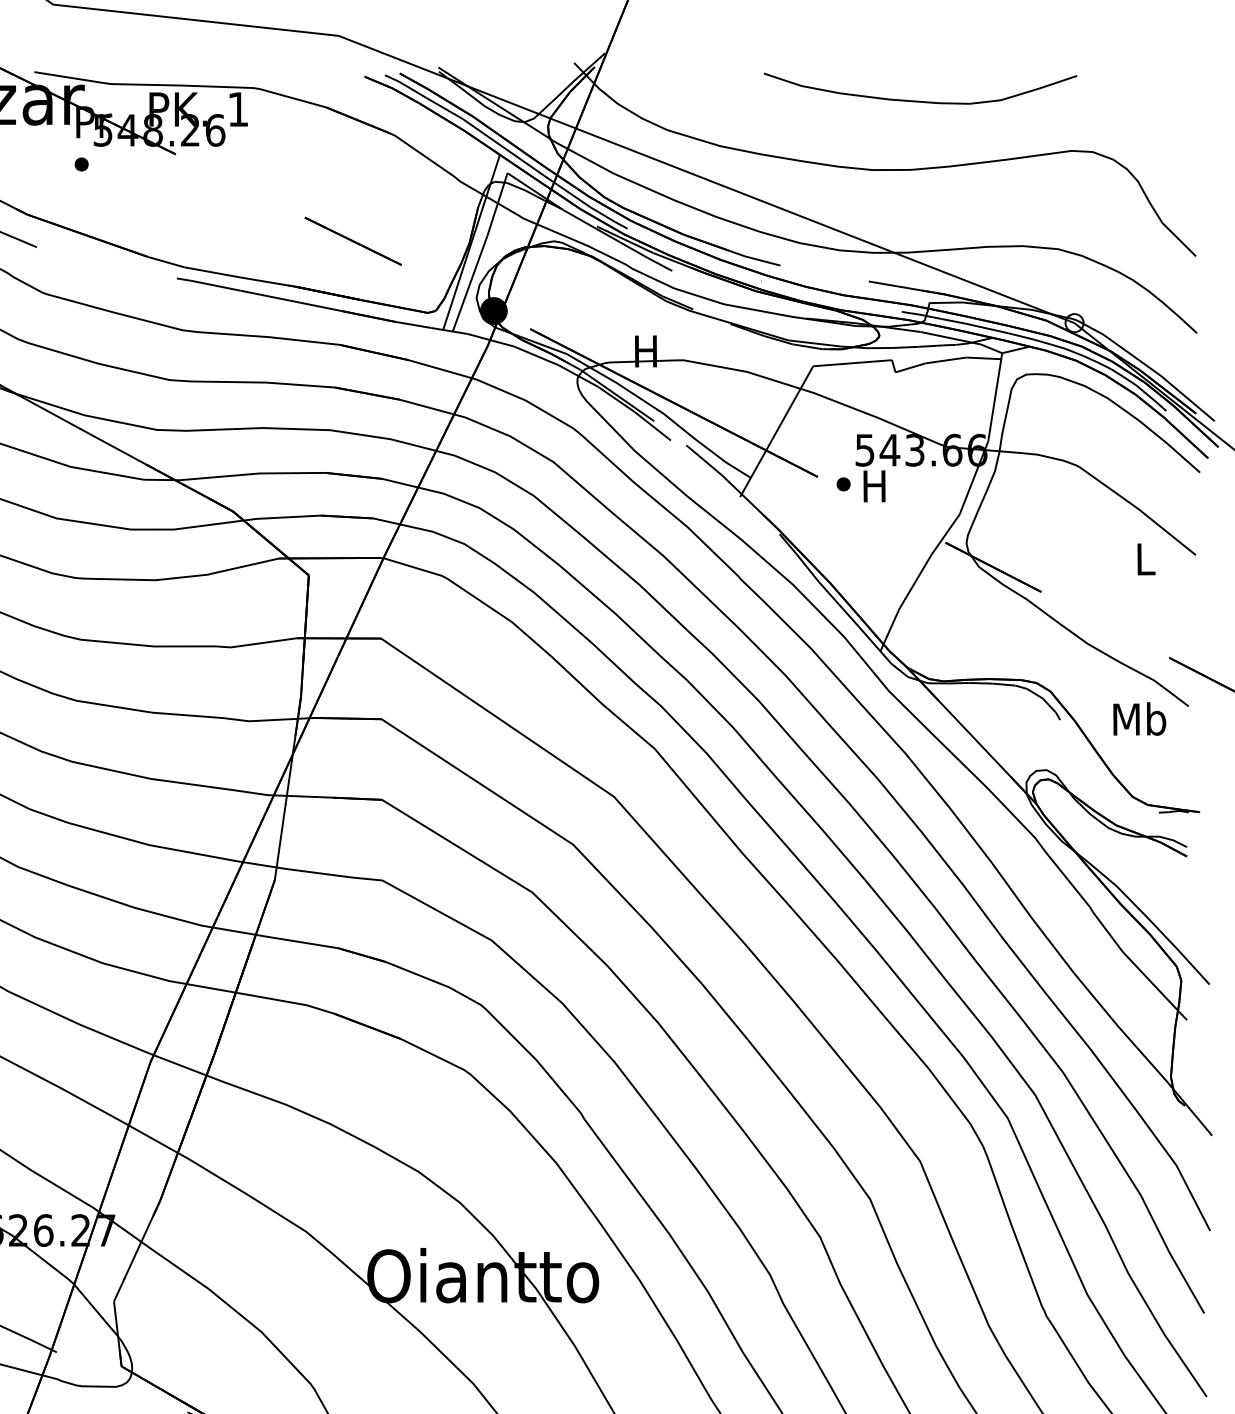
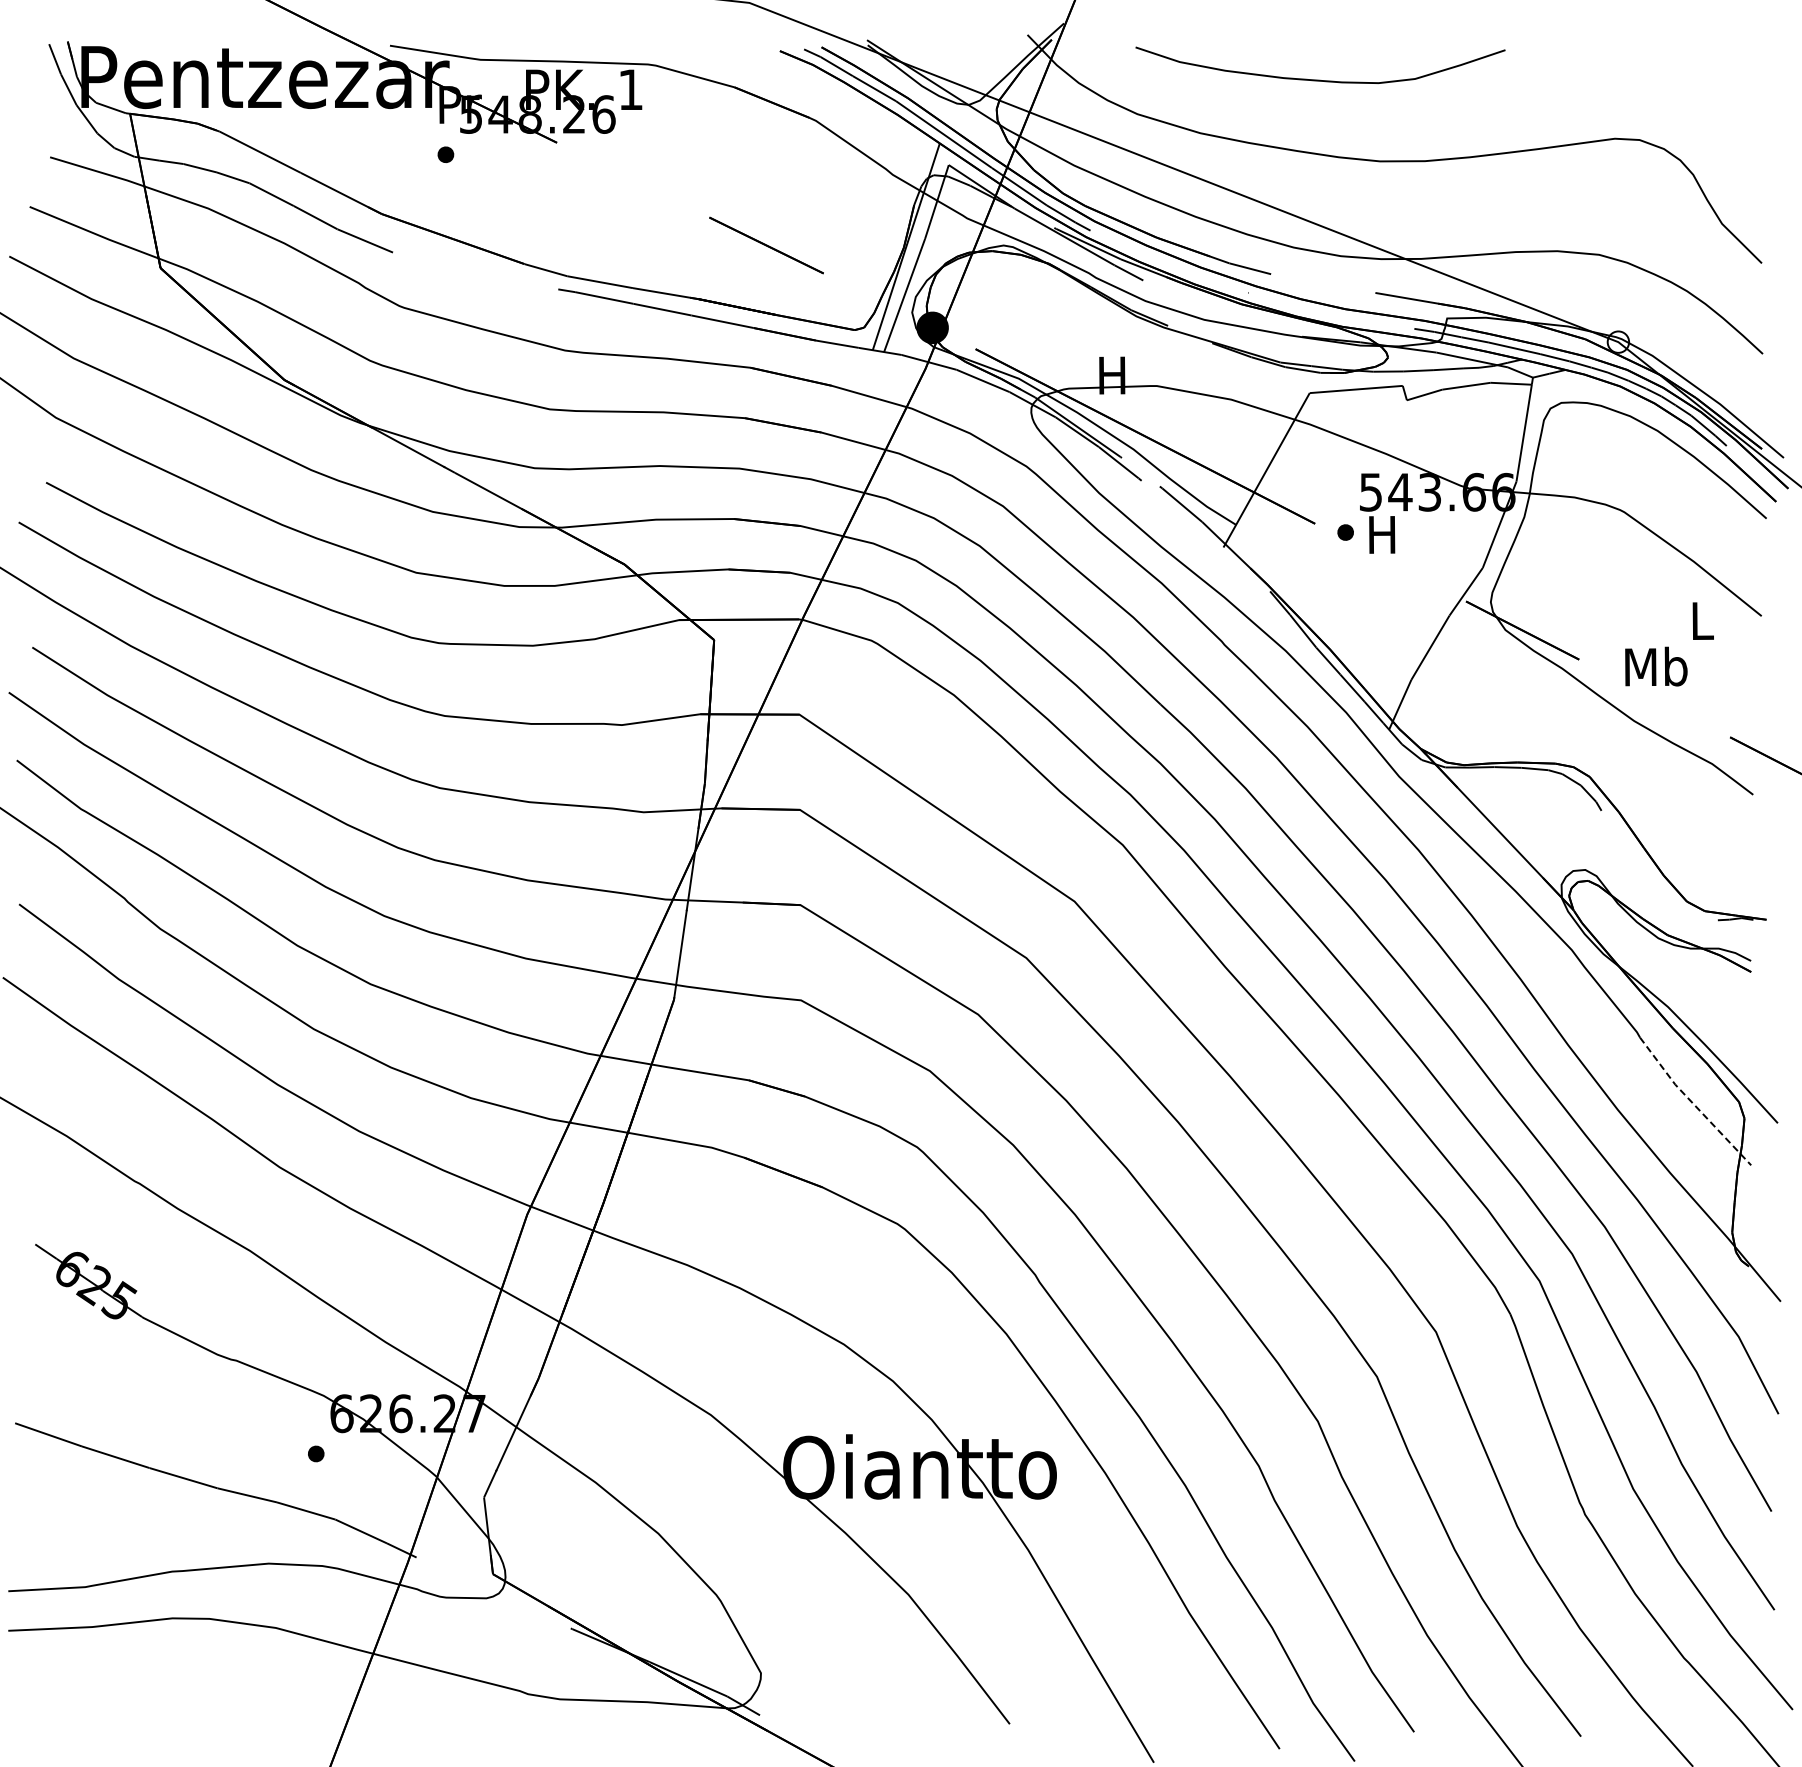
curve: (920, 100) -> (1320, 79), moved
text: (1139, 718) -> (1656, 666), moved
line: (1138, 967) -> (1693, 1103), solid -> dashed

